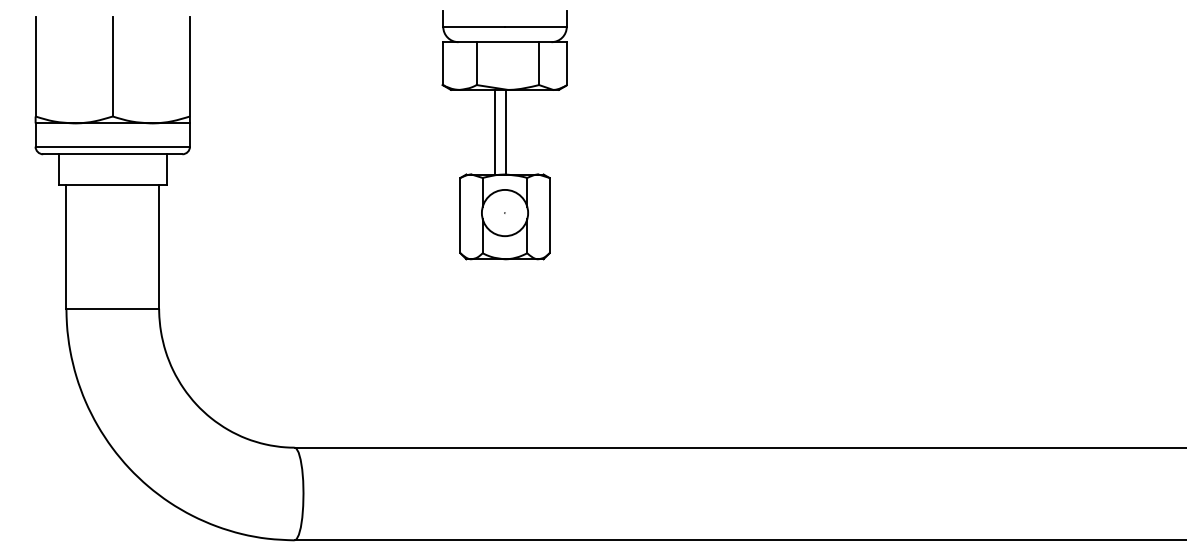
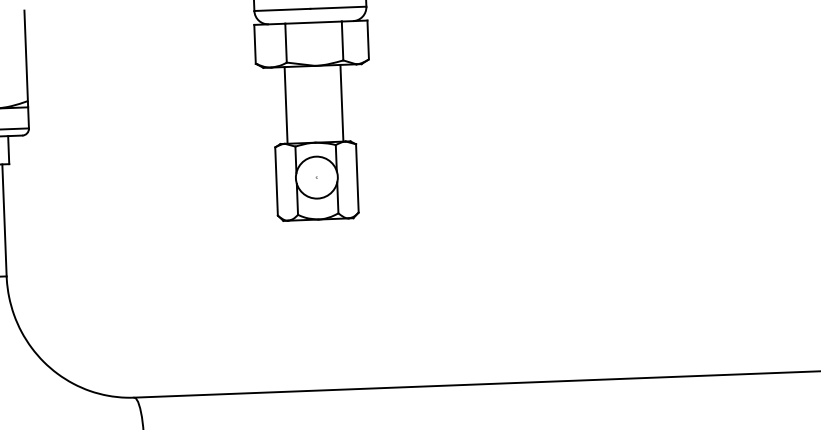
line: (494, 131) -> (341, 102), moved
line: (506, 131) -> (286, 104), moved

